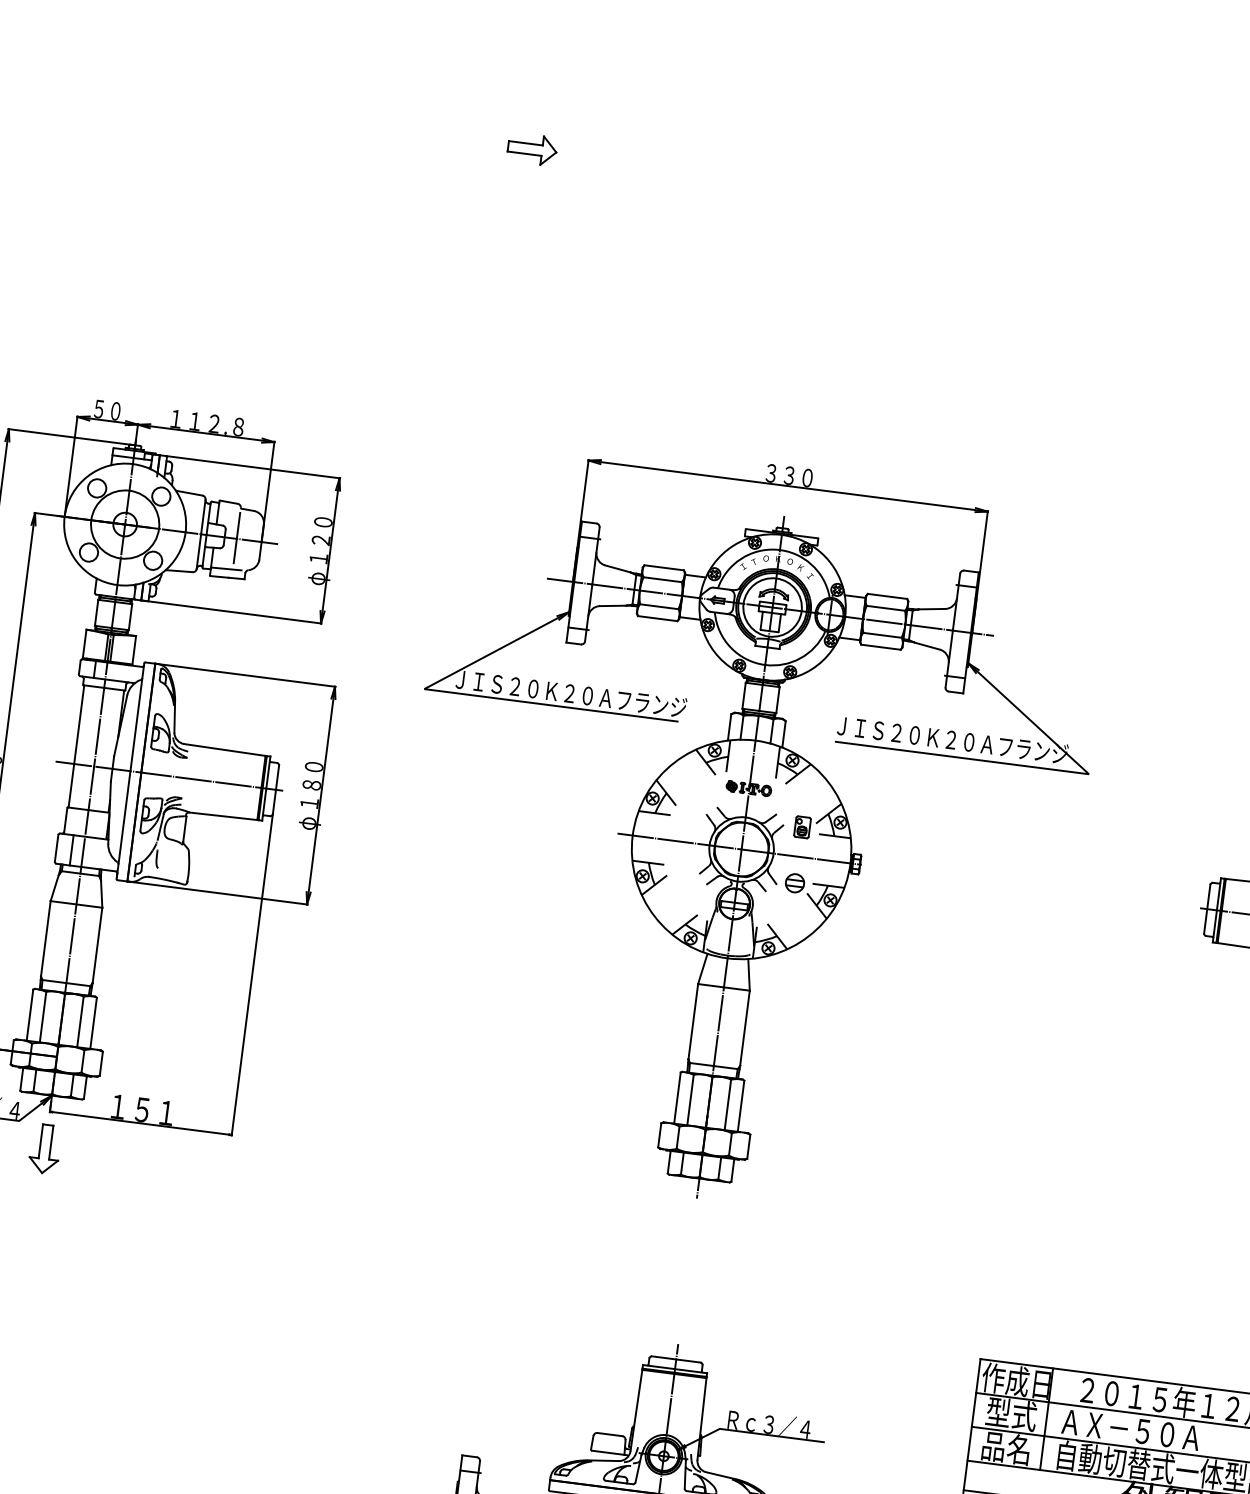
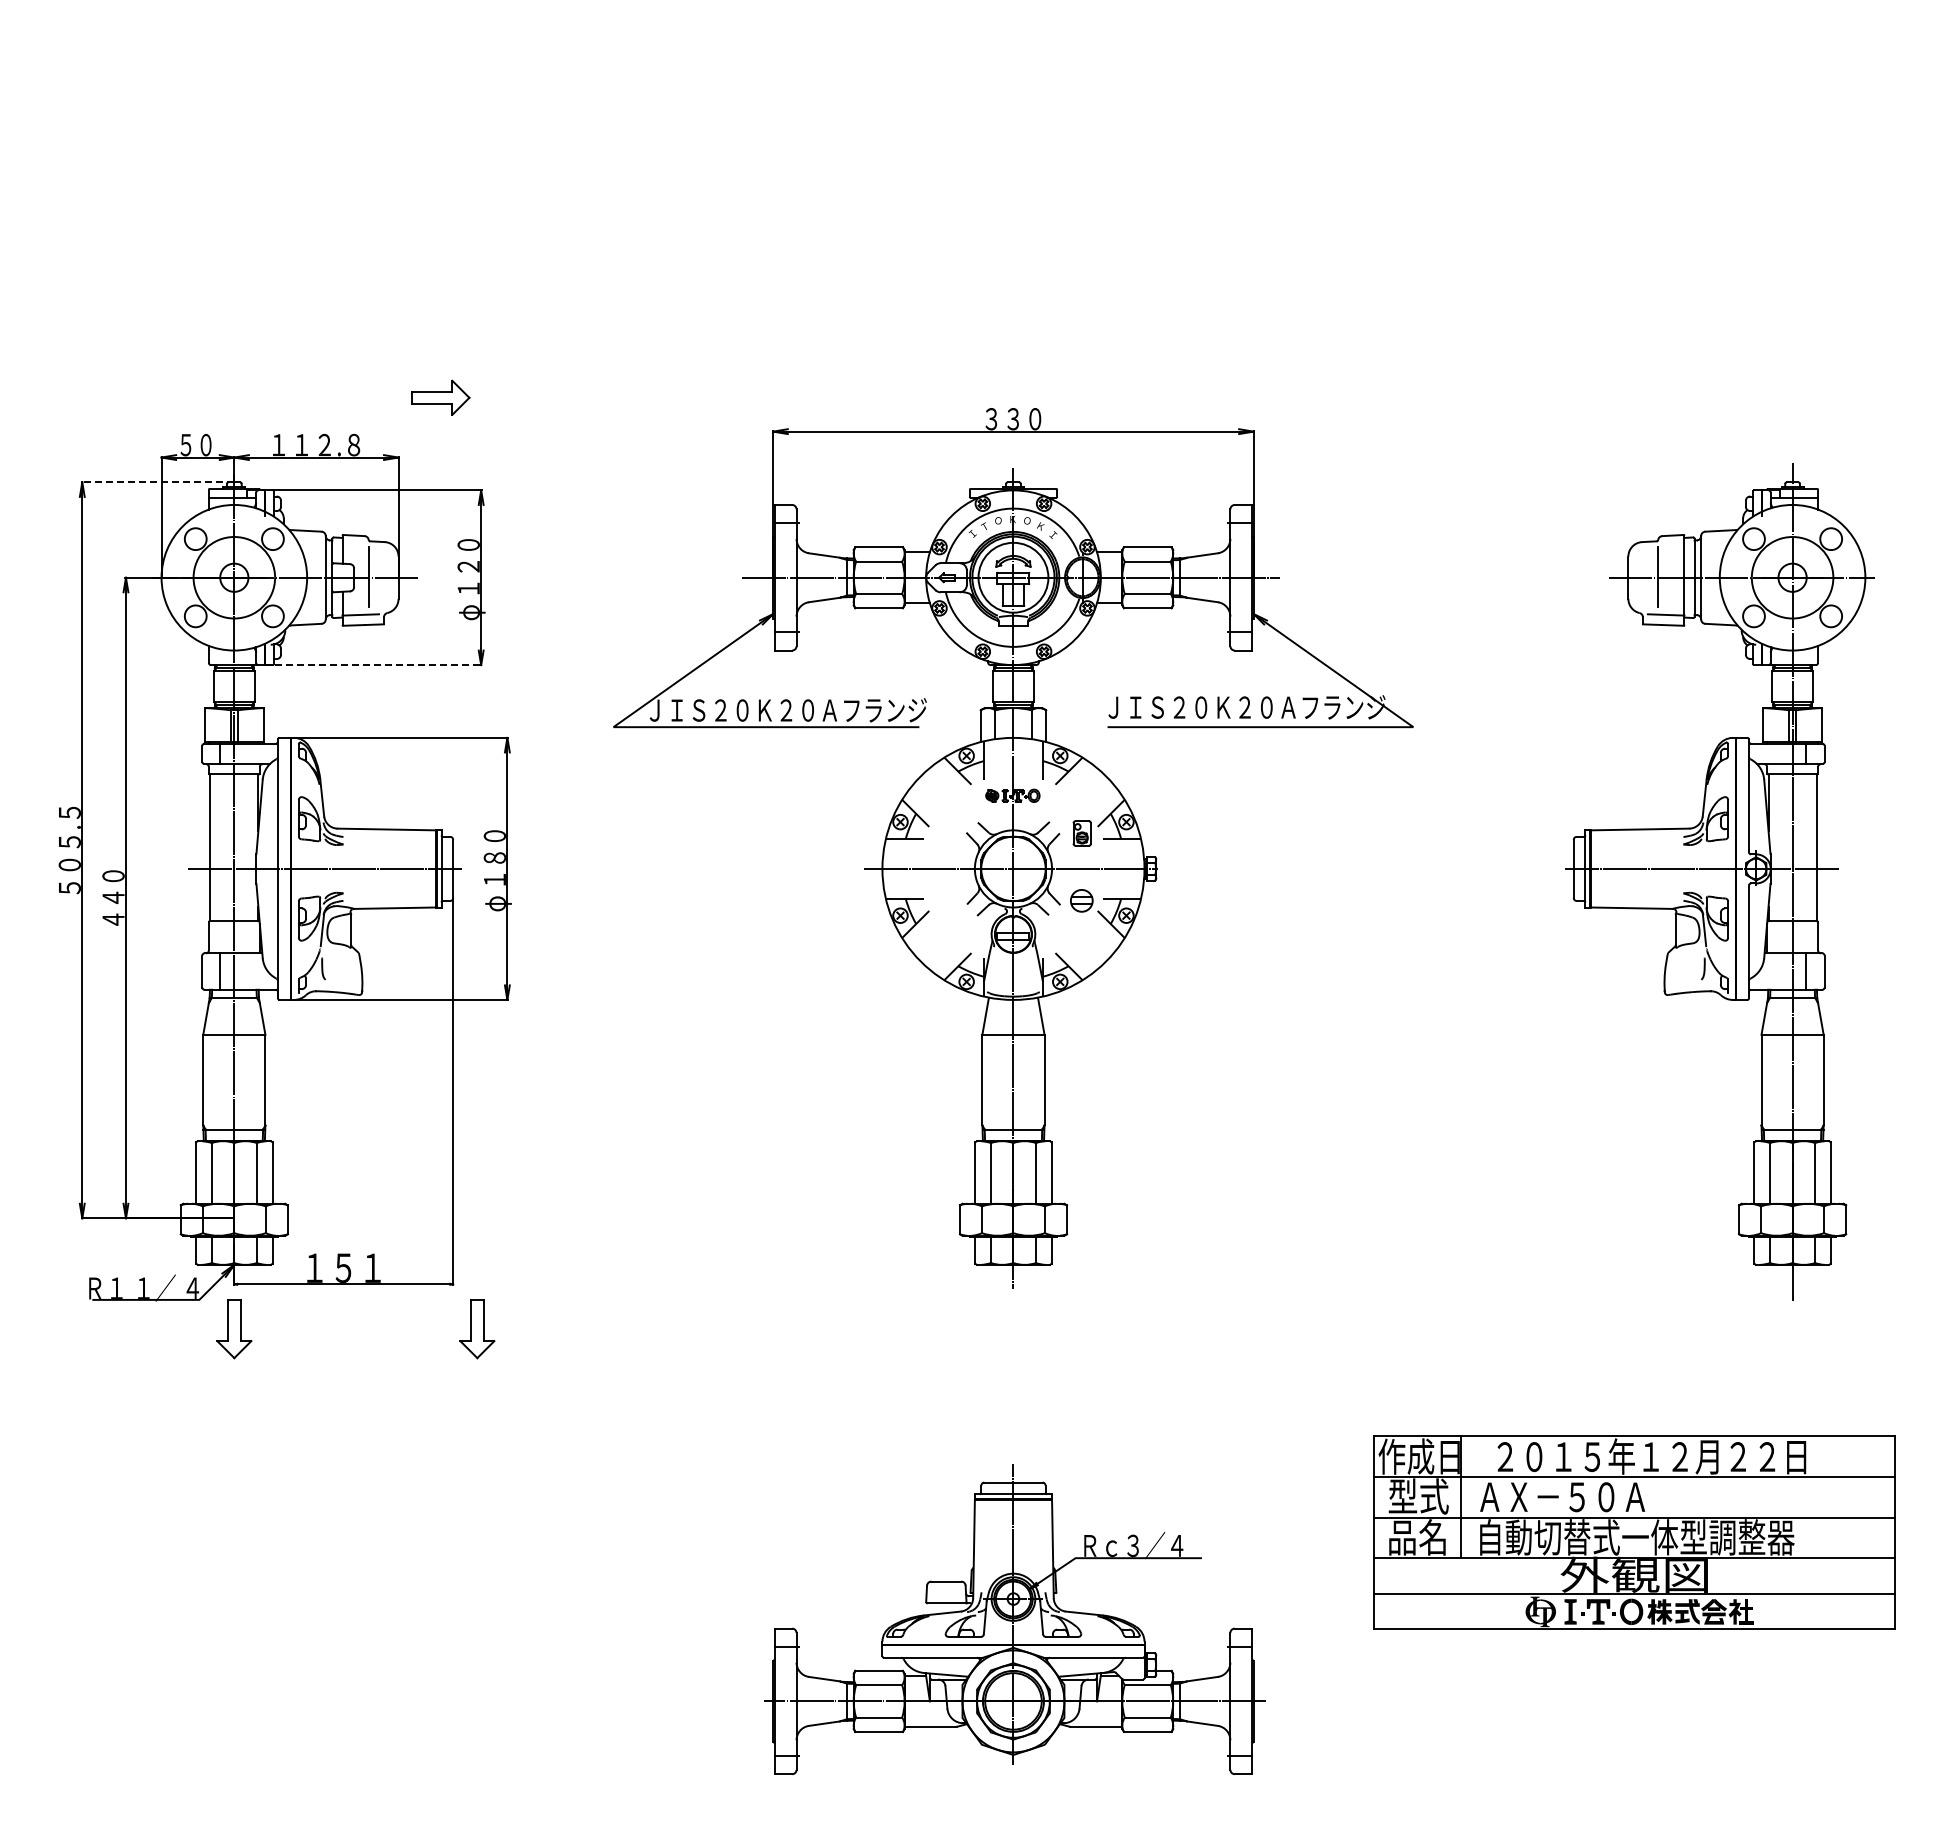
part: (532, 149) -> (440, 397), moved
line: (71, 437) -> (157, 482), solid -> dashed
line: (231, 612) -> (373, 665), solid -> dashed
part: (247, 1175) -> (477, 1329), added

